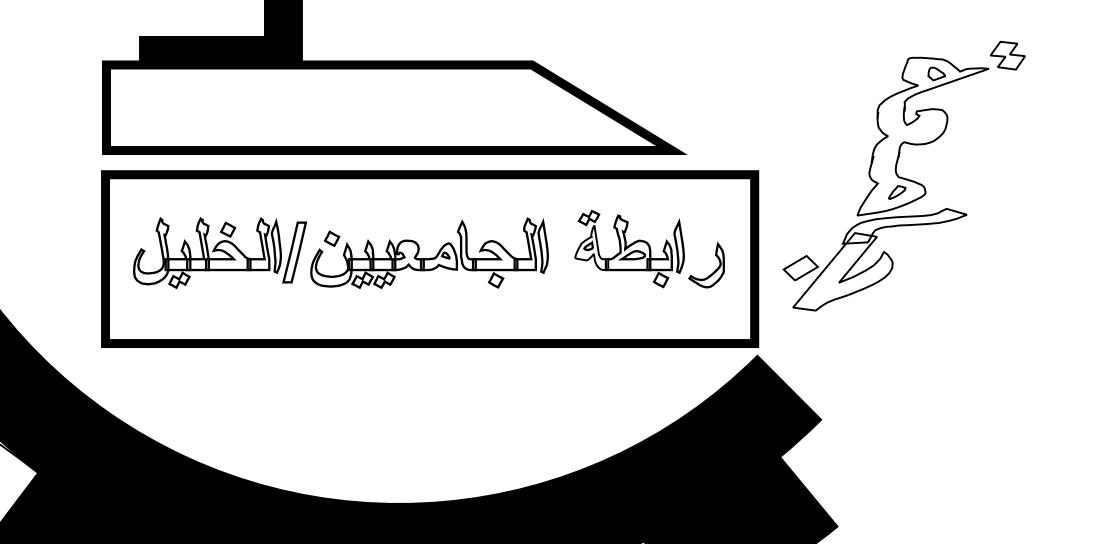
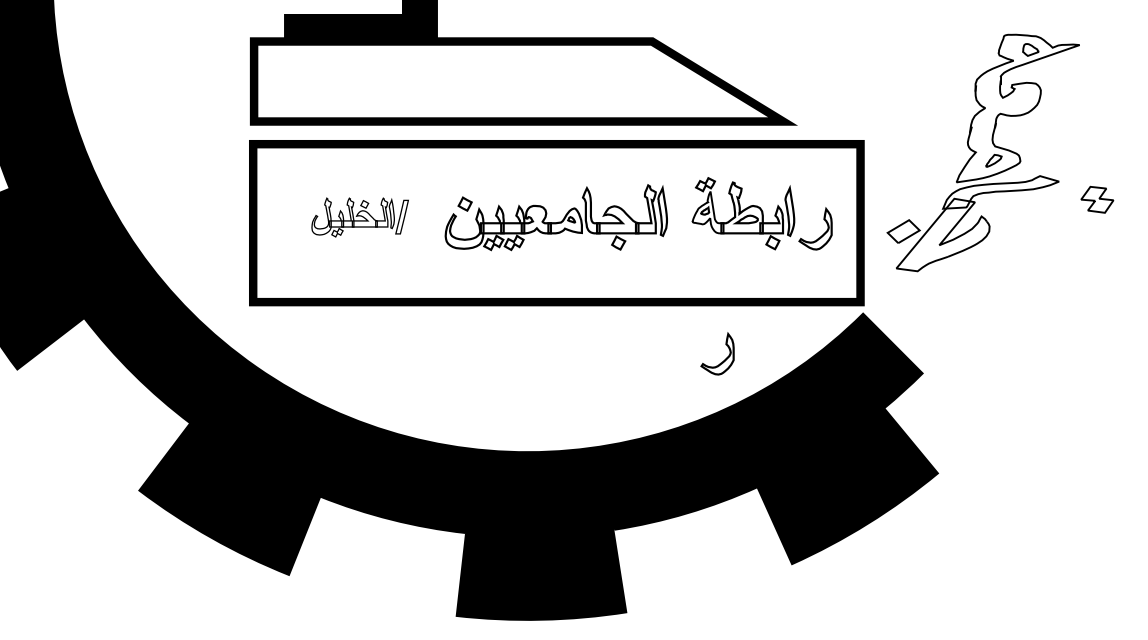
part: (1007, 55) -> (1097, 199), moved
part: (219, 253) -> (359, 217), size x0.6
part: (609, 404) -> (724, 359), added

